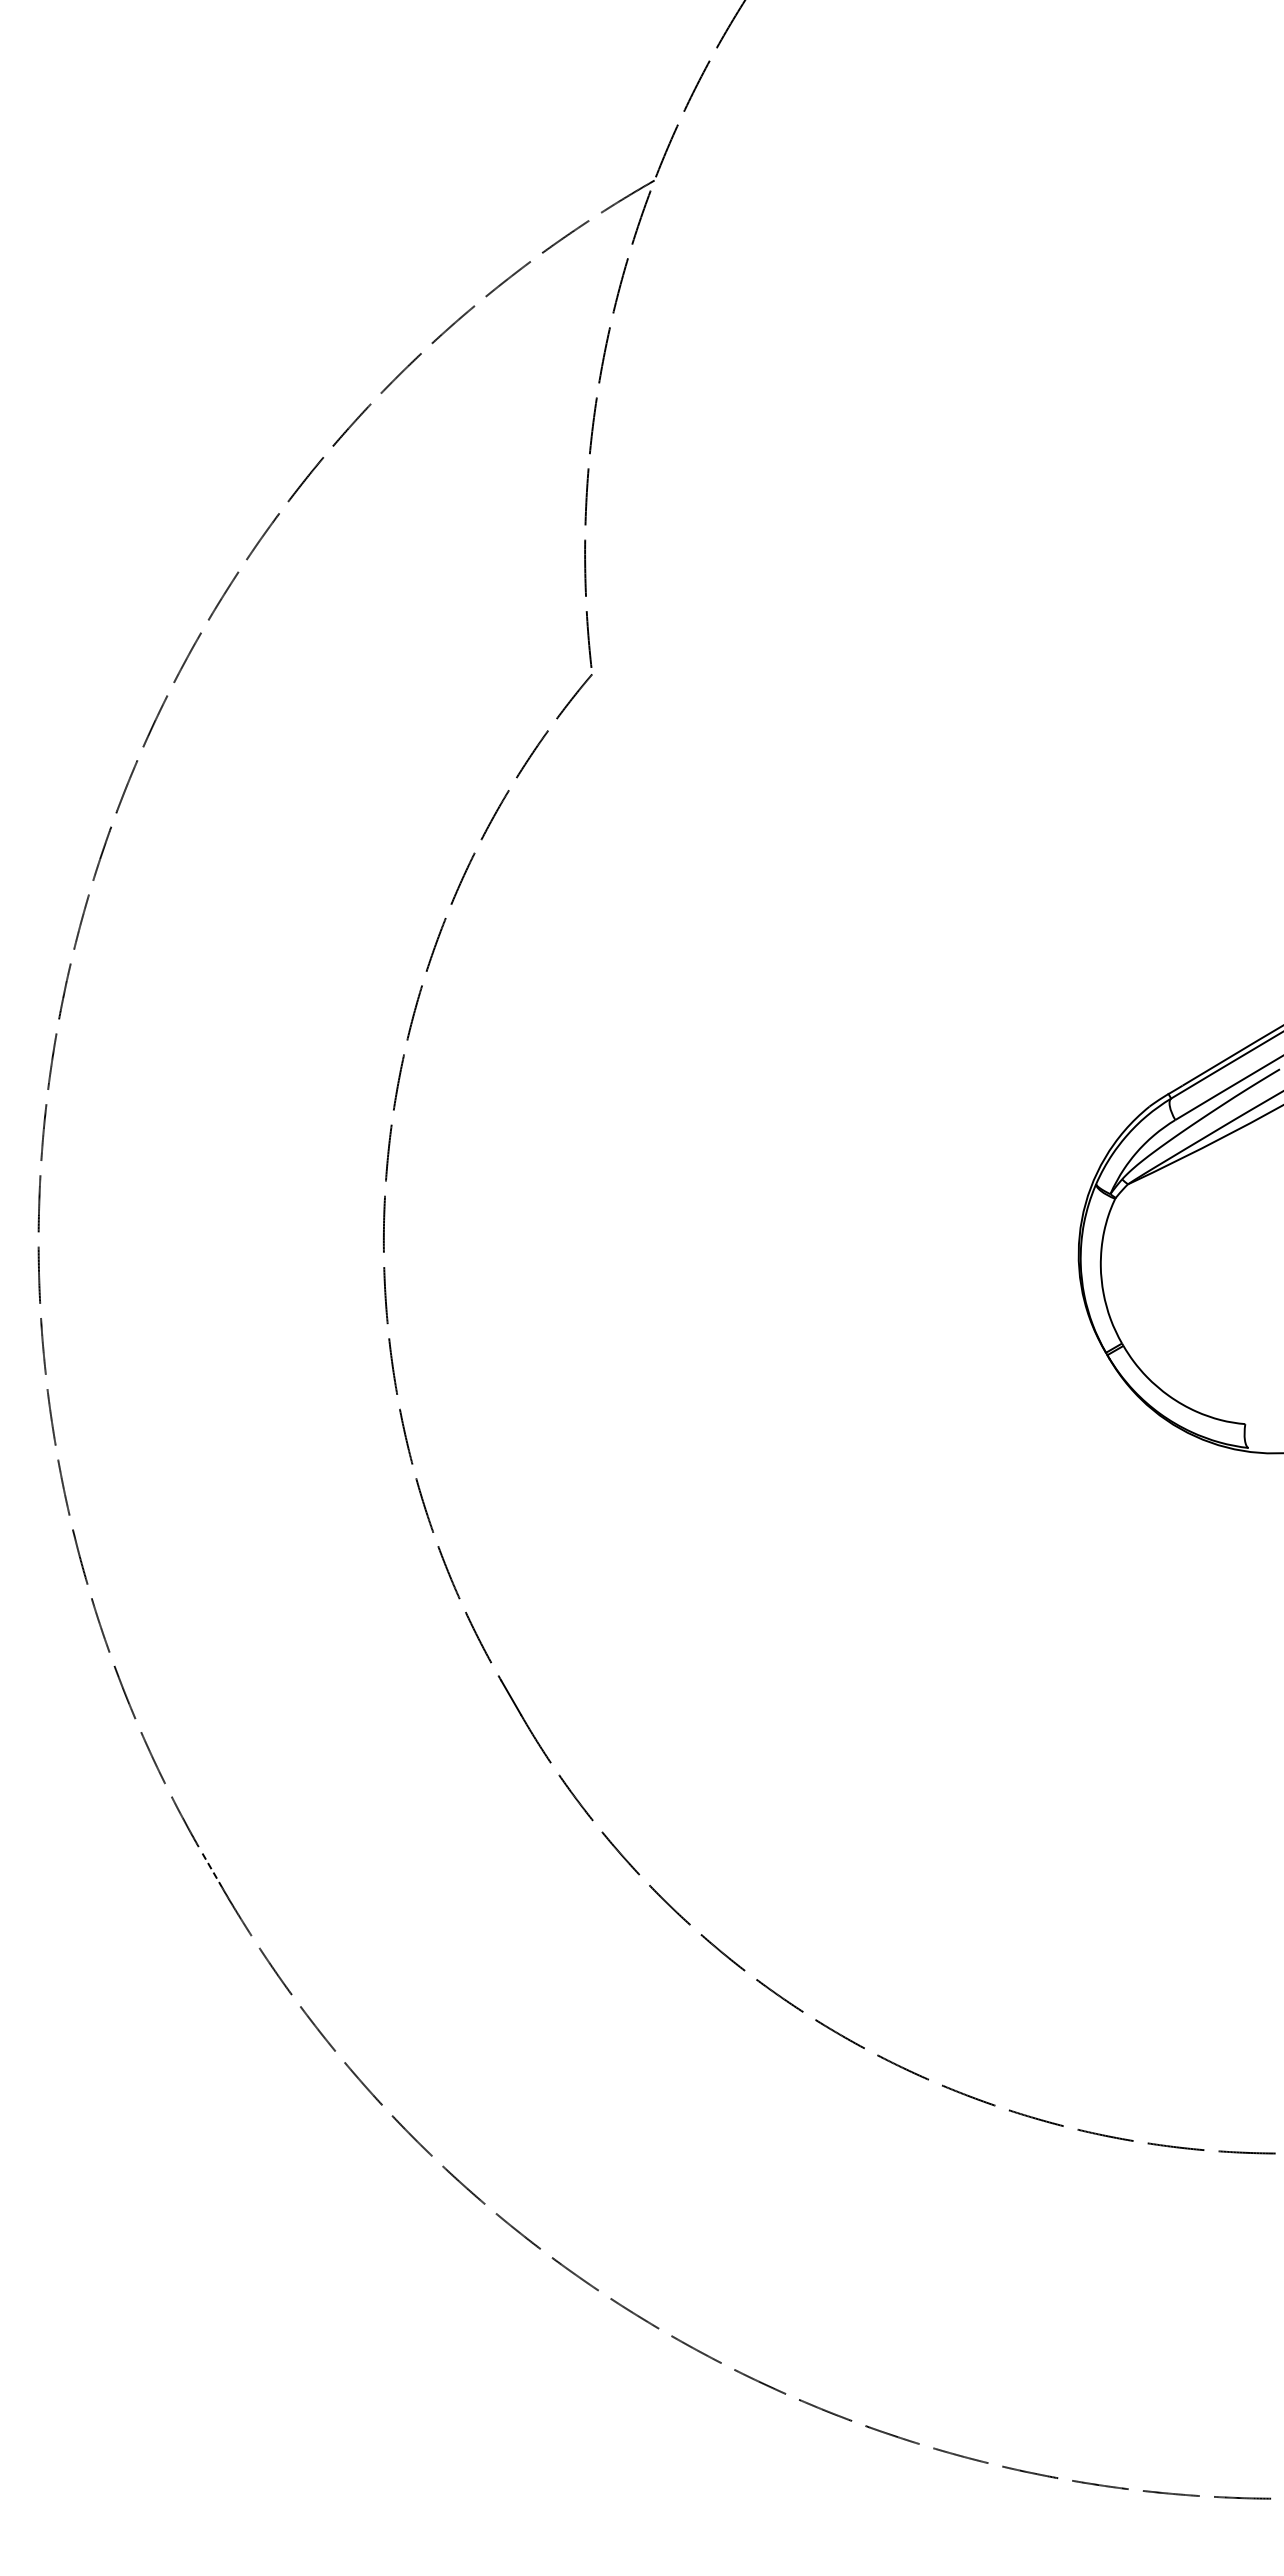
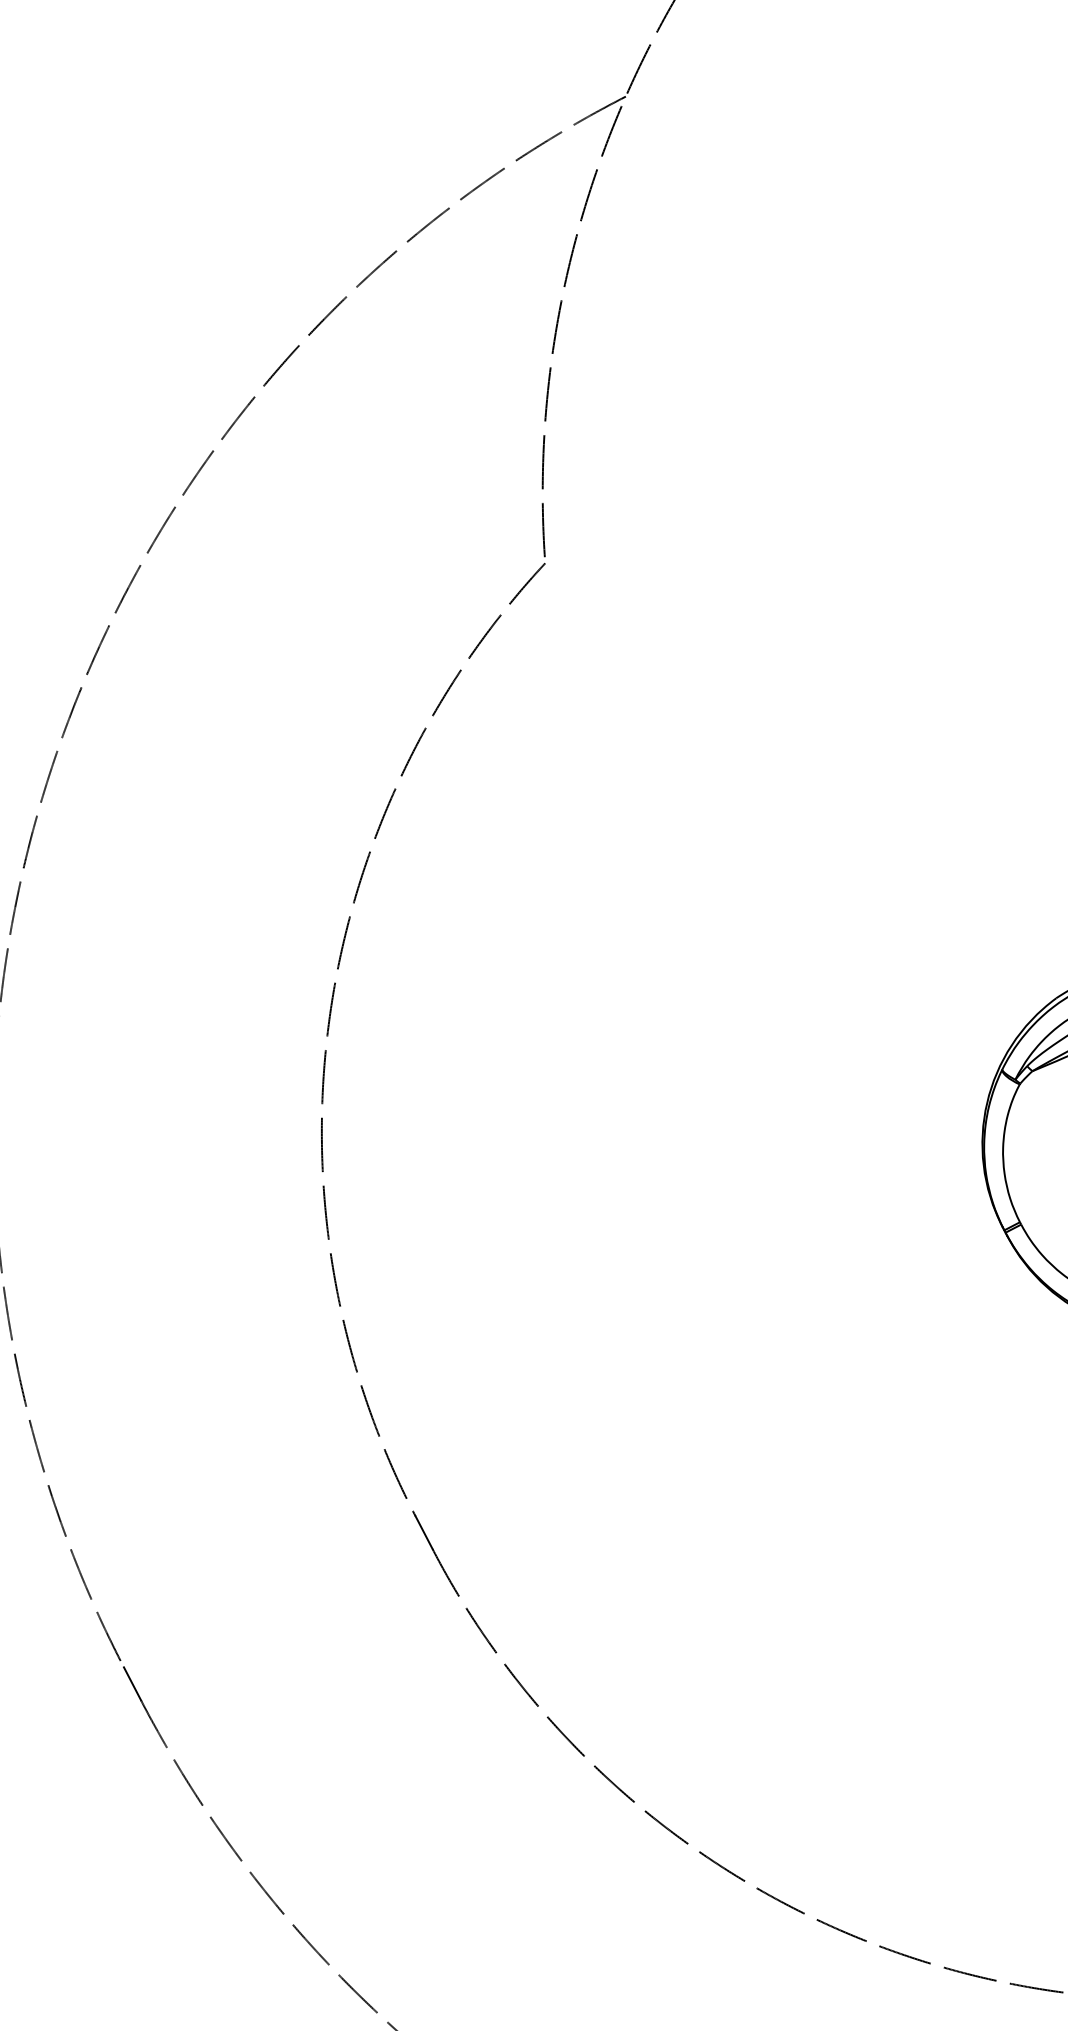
line: (212, 1870) -> (132, 1683), dashed -> solid

